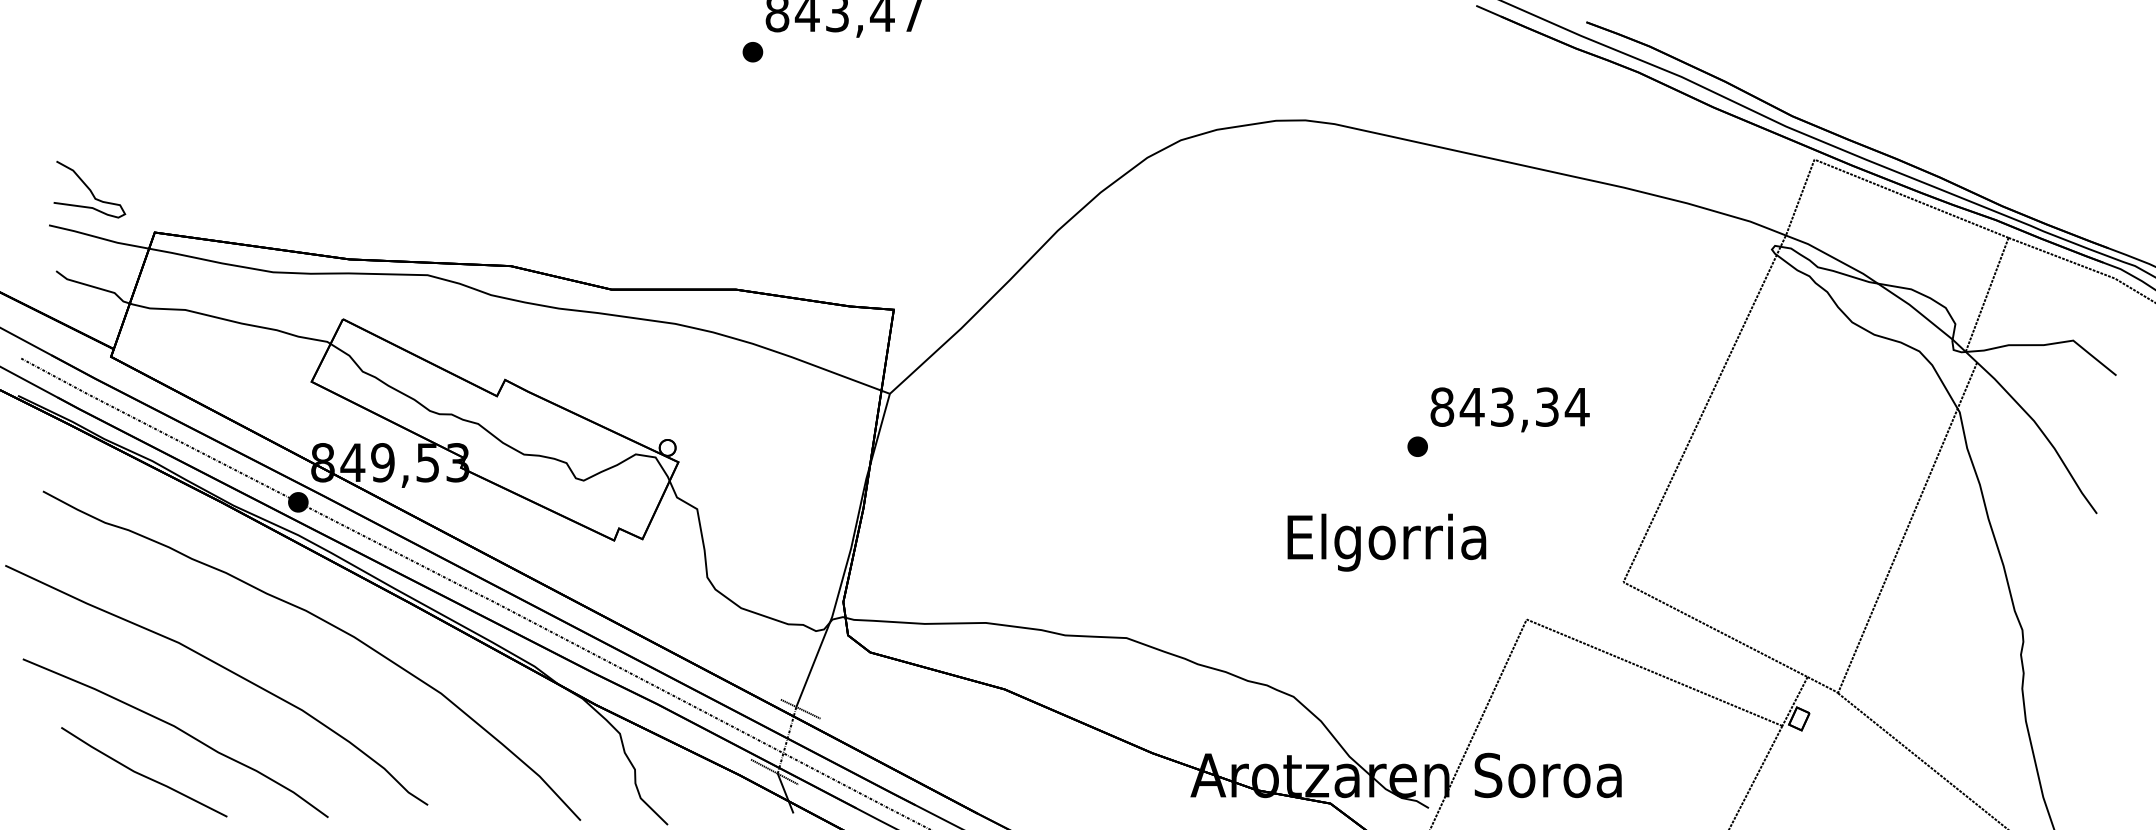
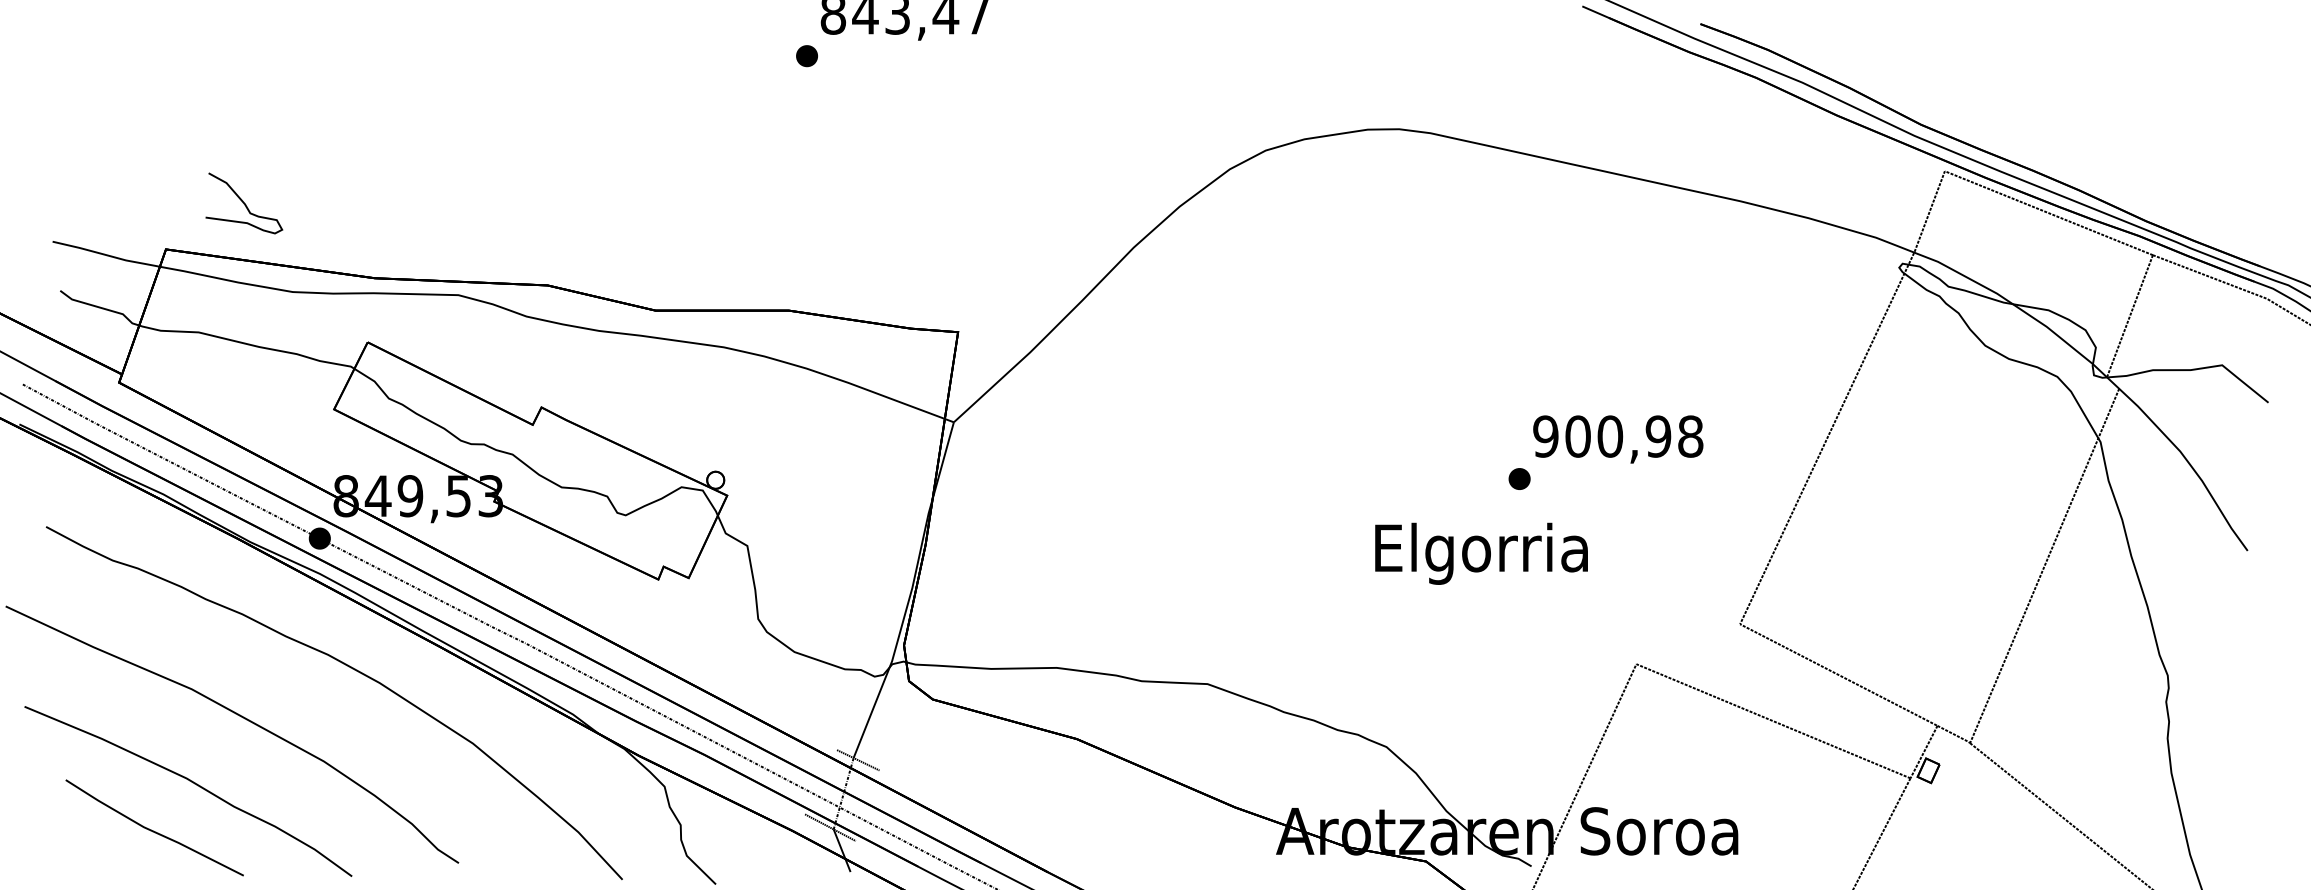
curve: (89, 189) -> (244, 203), moved
text: (1509, 407) -> (1618, 436), 843,34 -> 900,98
text: (1386, 542) -> (1481, 553), moved

